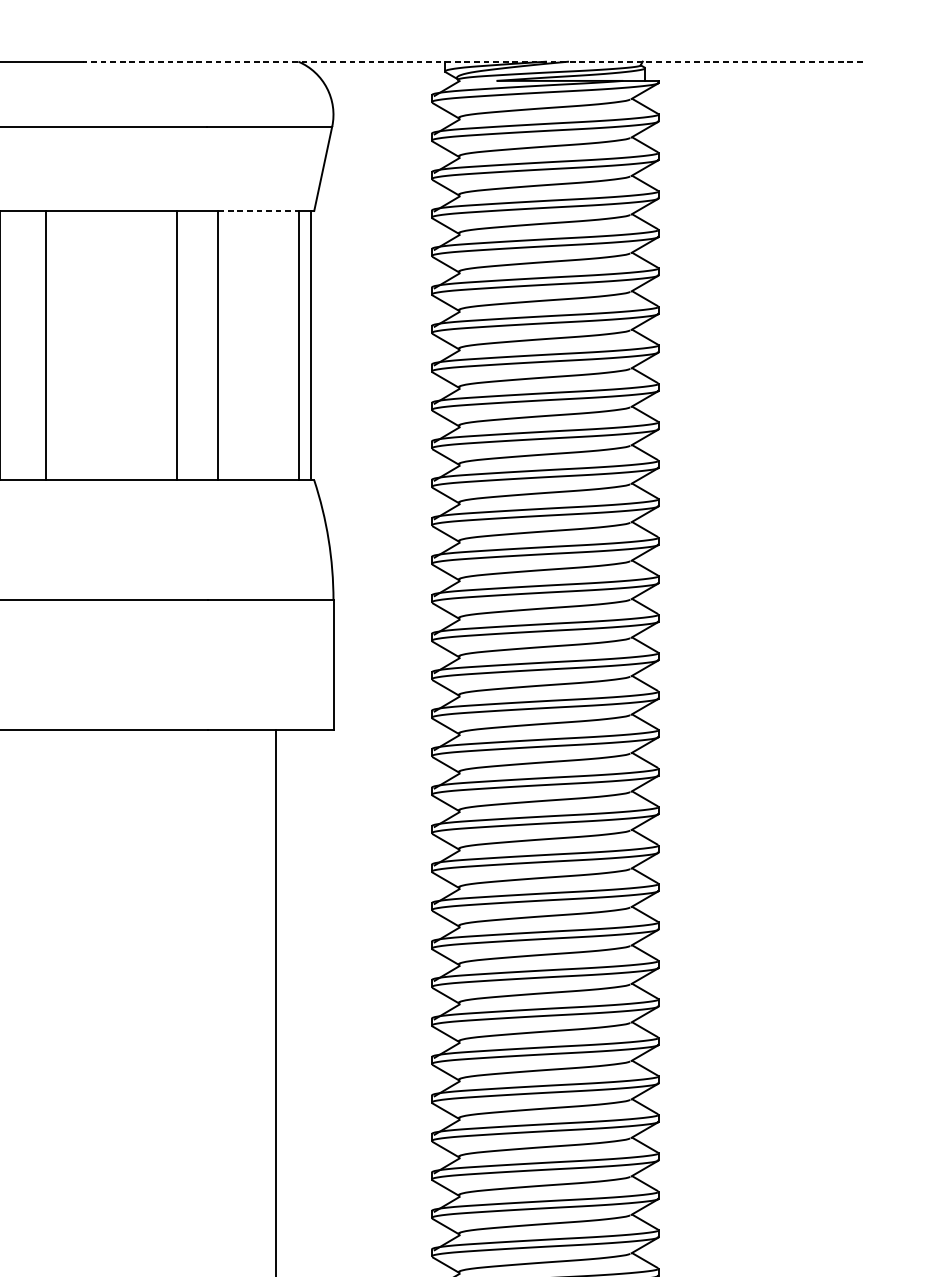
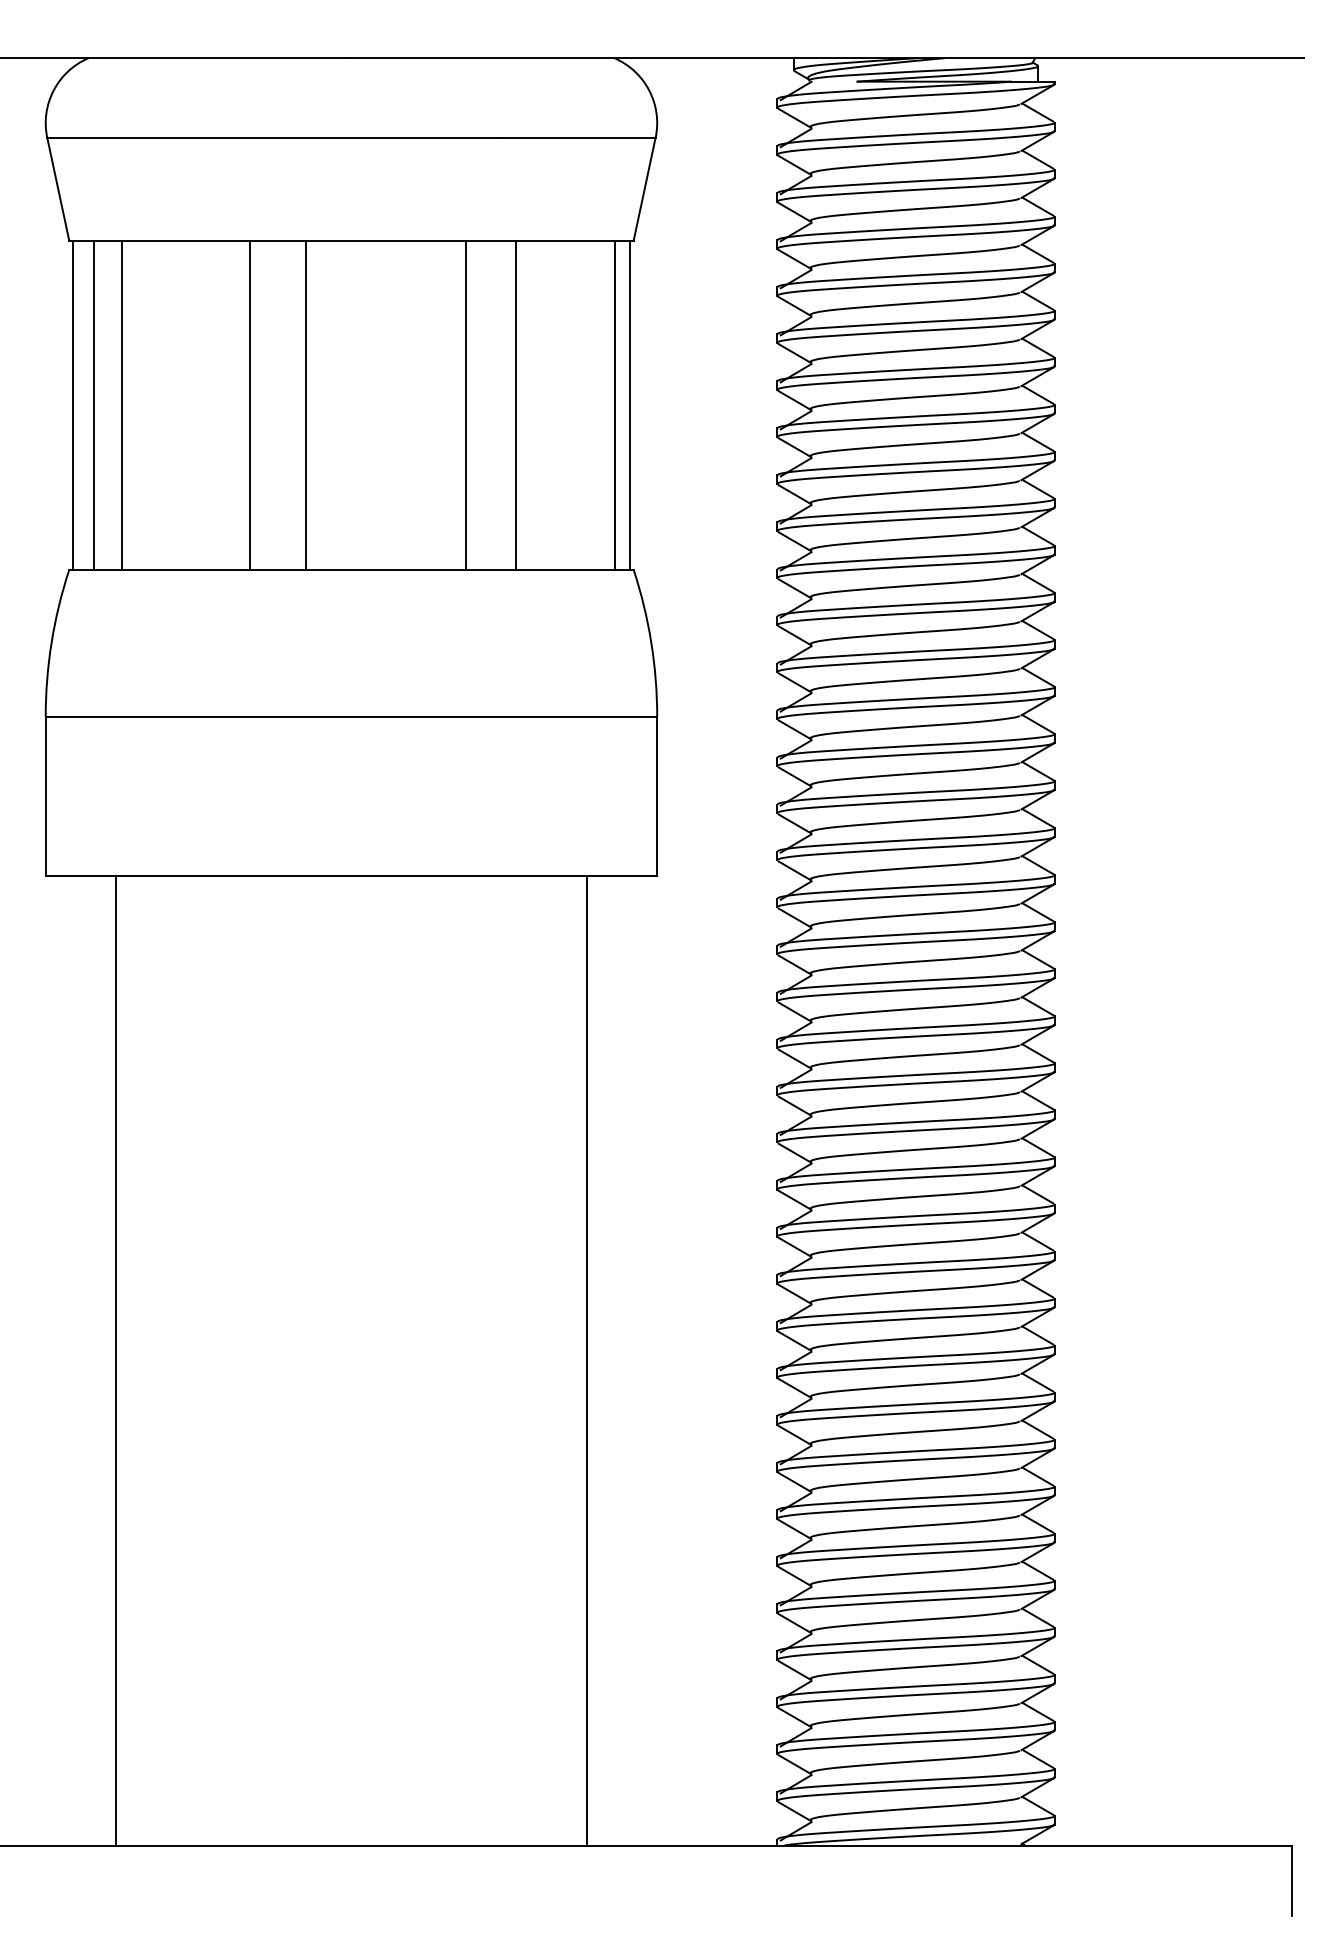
line: (472, 61) -> (827, 58), dashed -> solid
line: (259, 210) -> (566, 240), dashed -> solid

